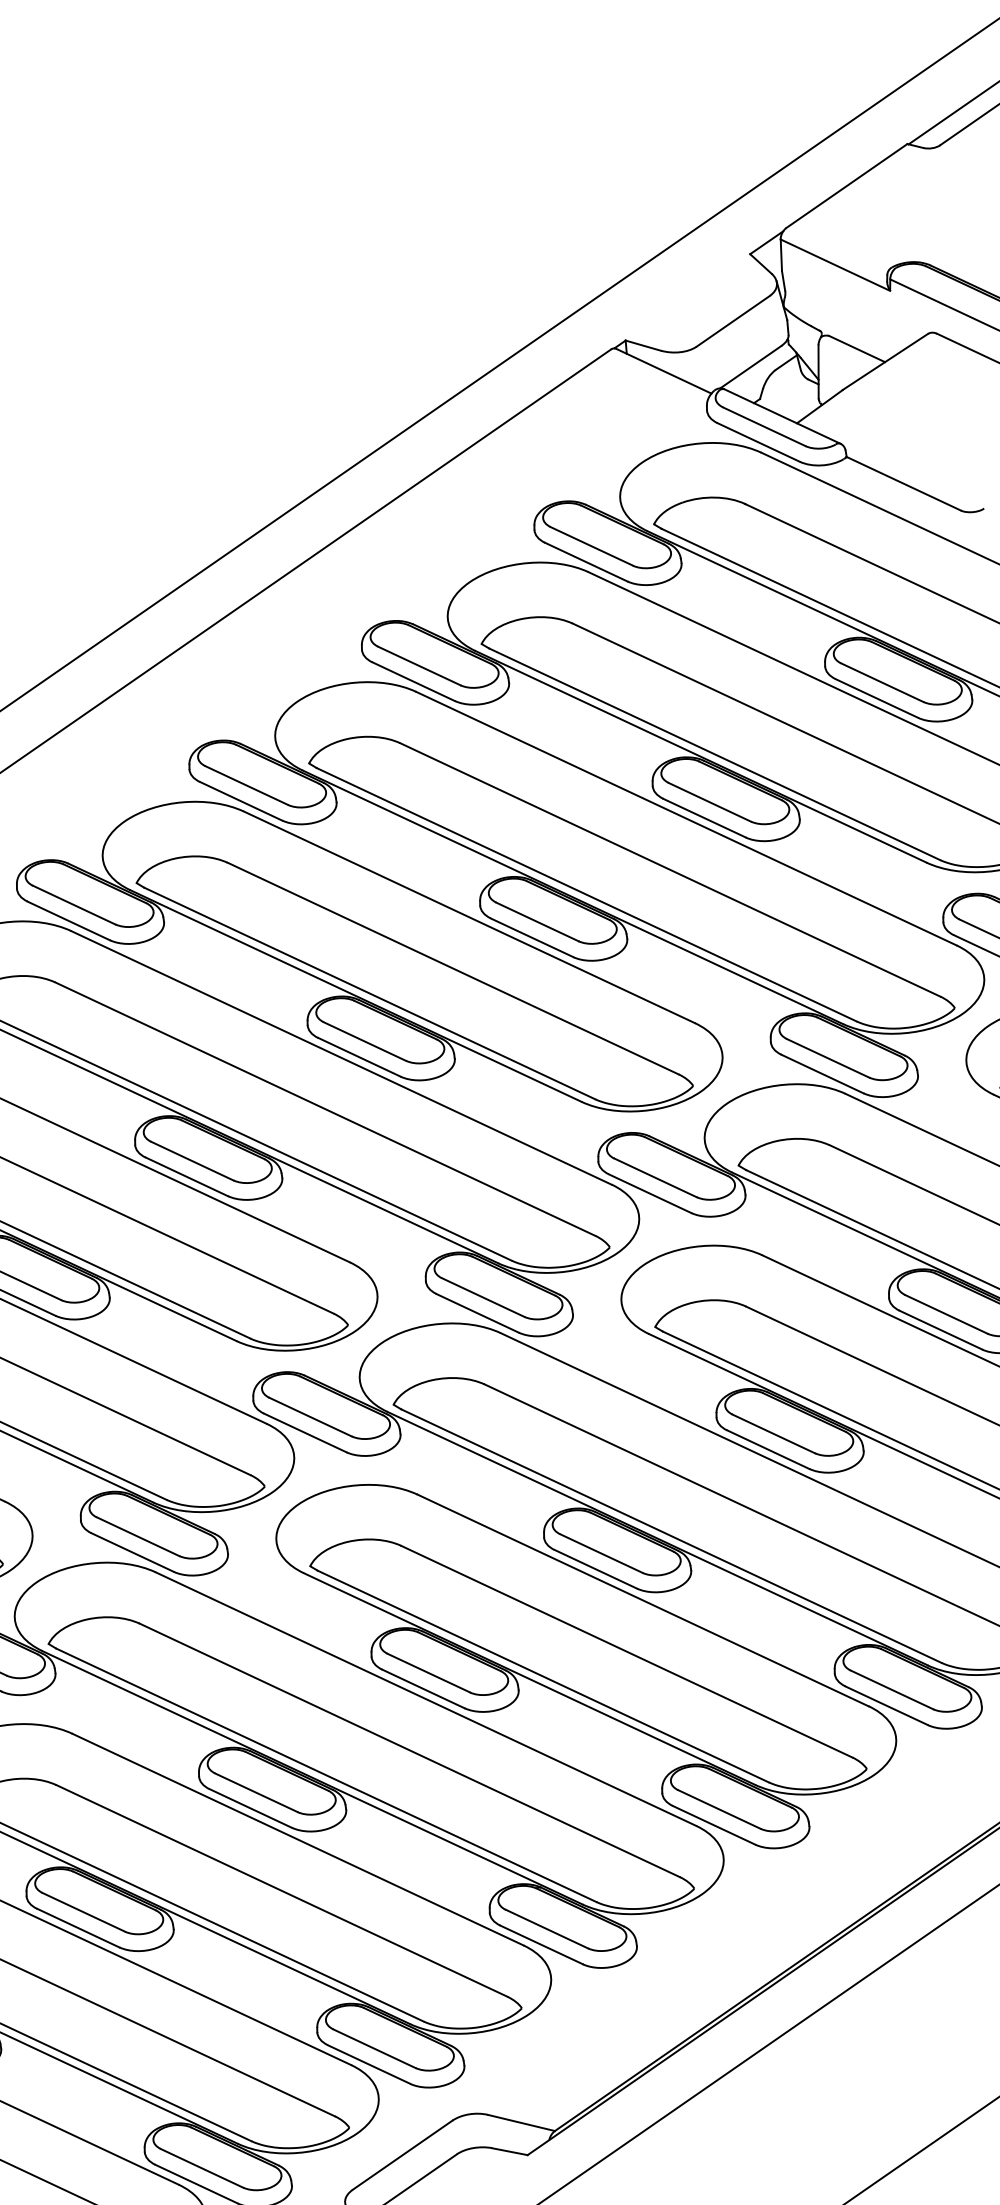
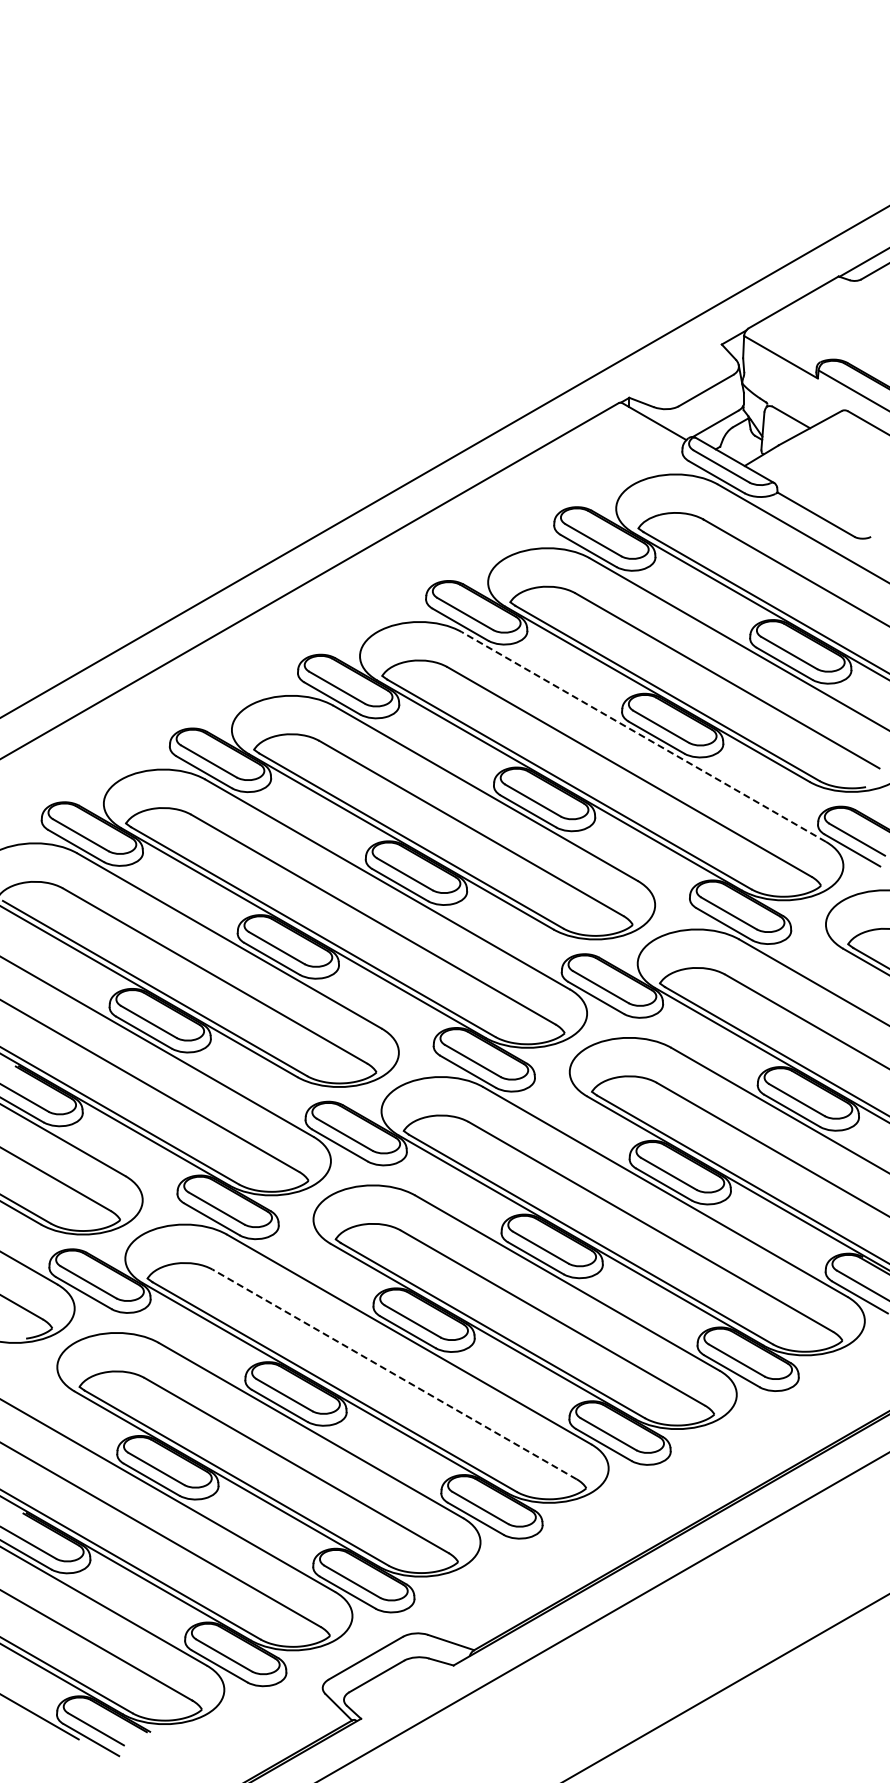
line: (685, 818) -> (643, 736), solid -> dashed
line: (409, 1750) -> (394, 1374), solid -> dashed

